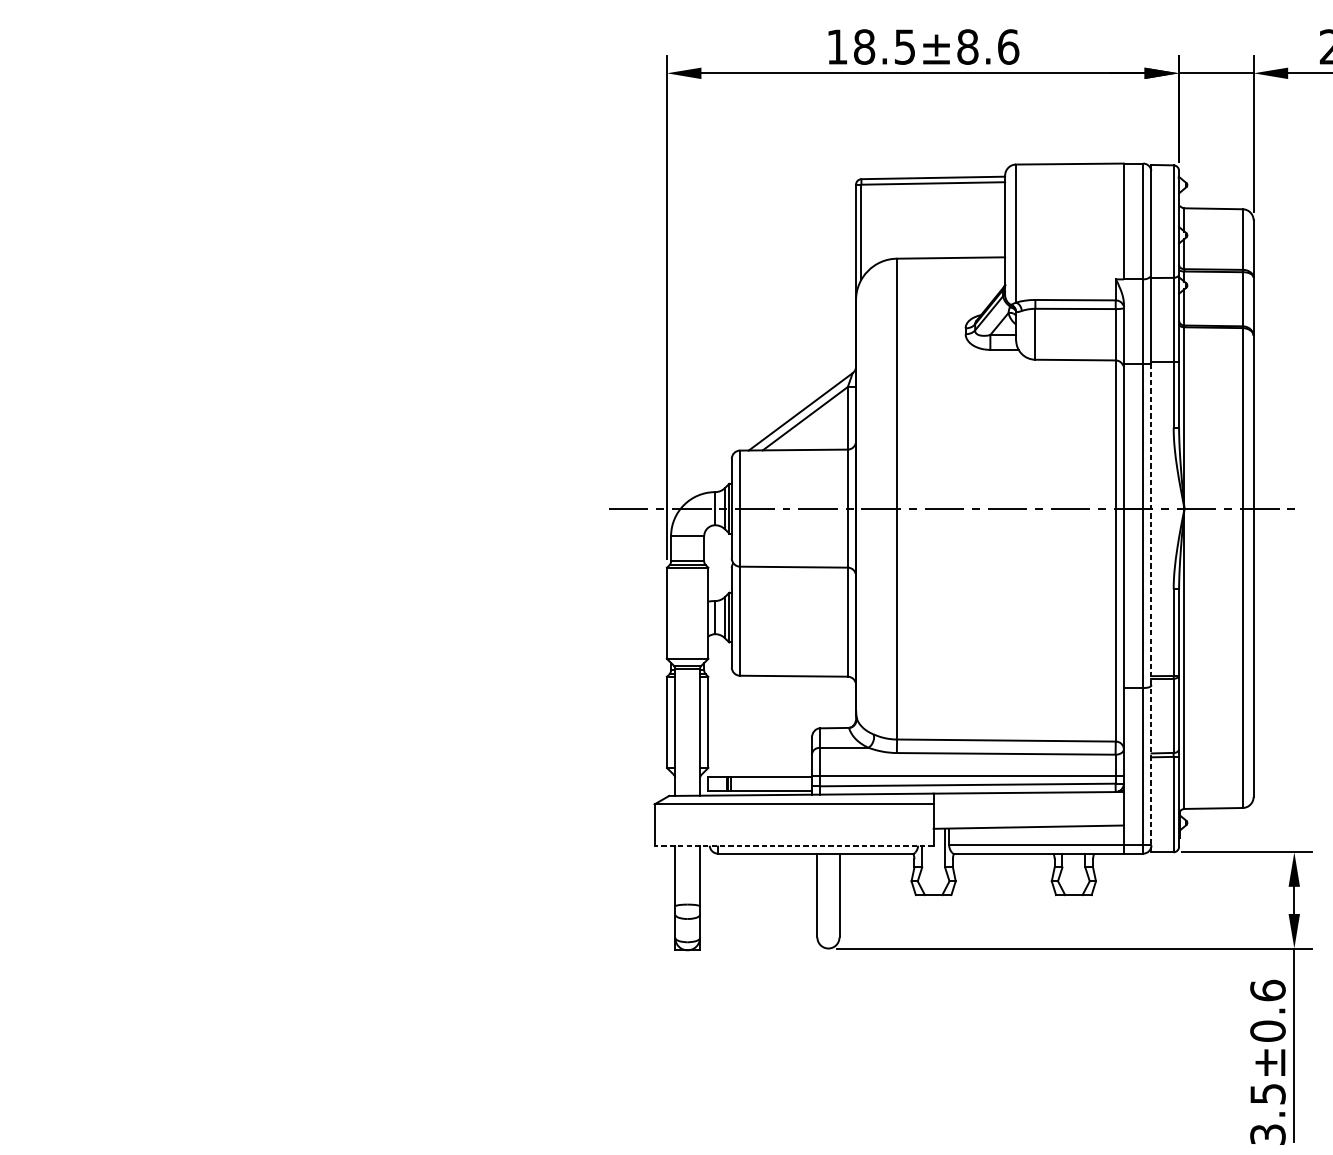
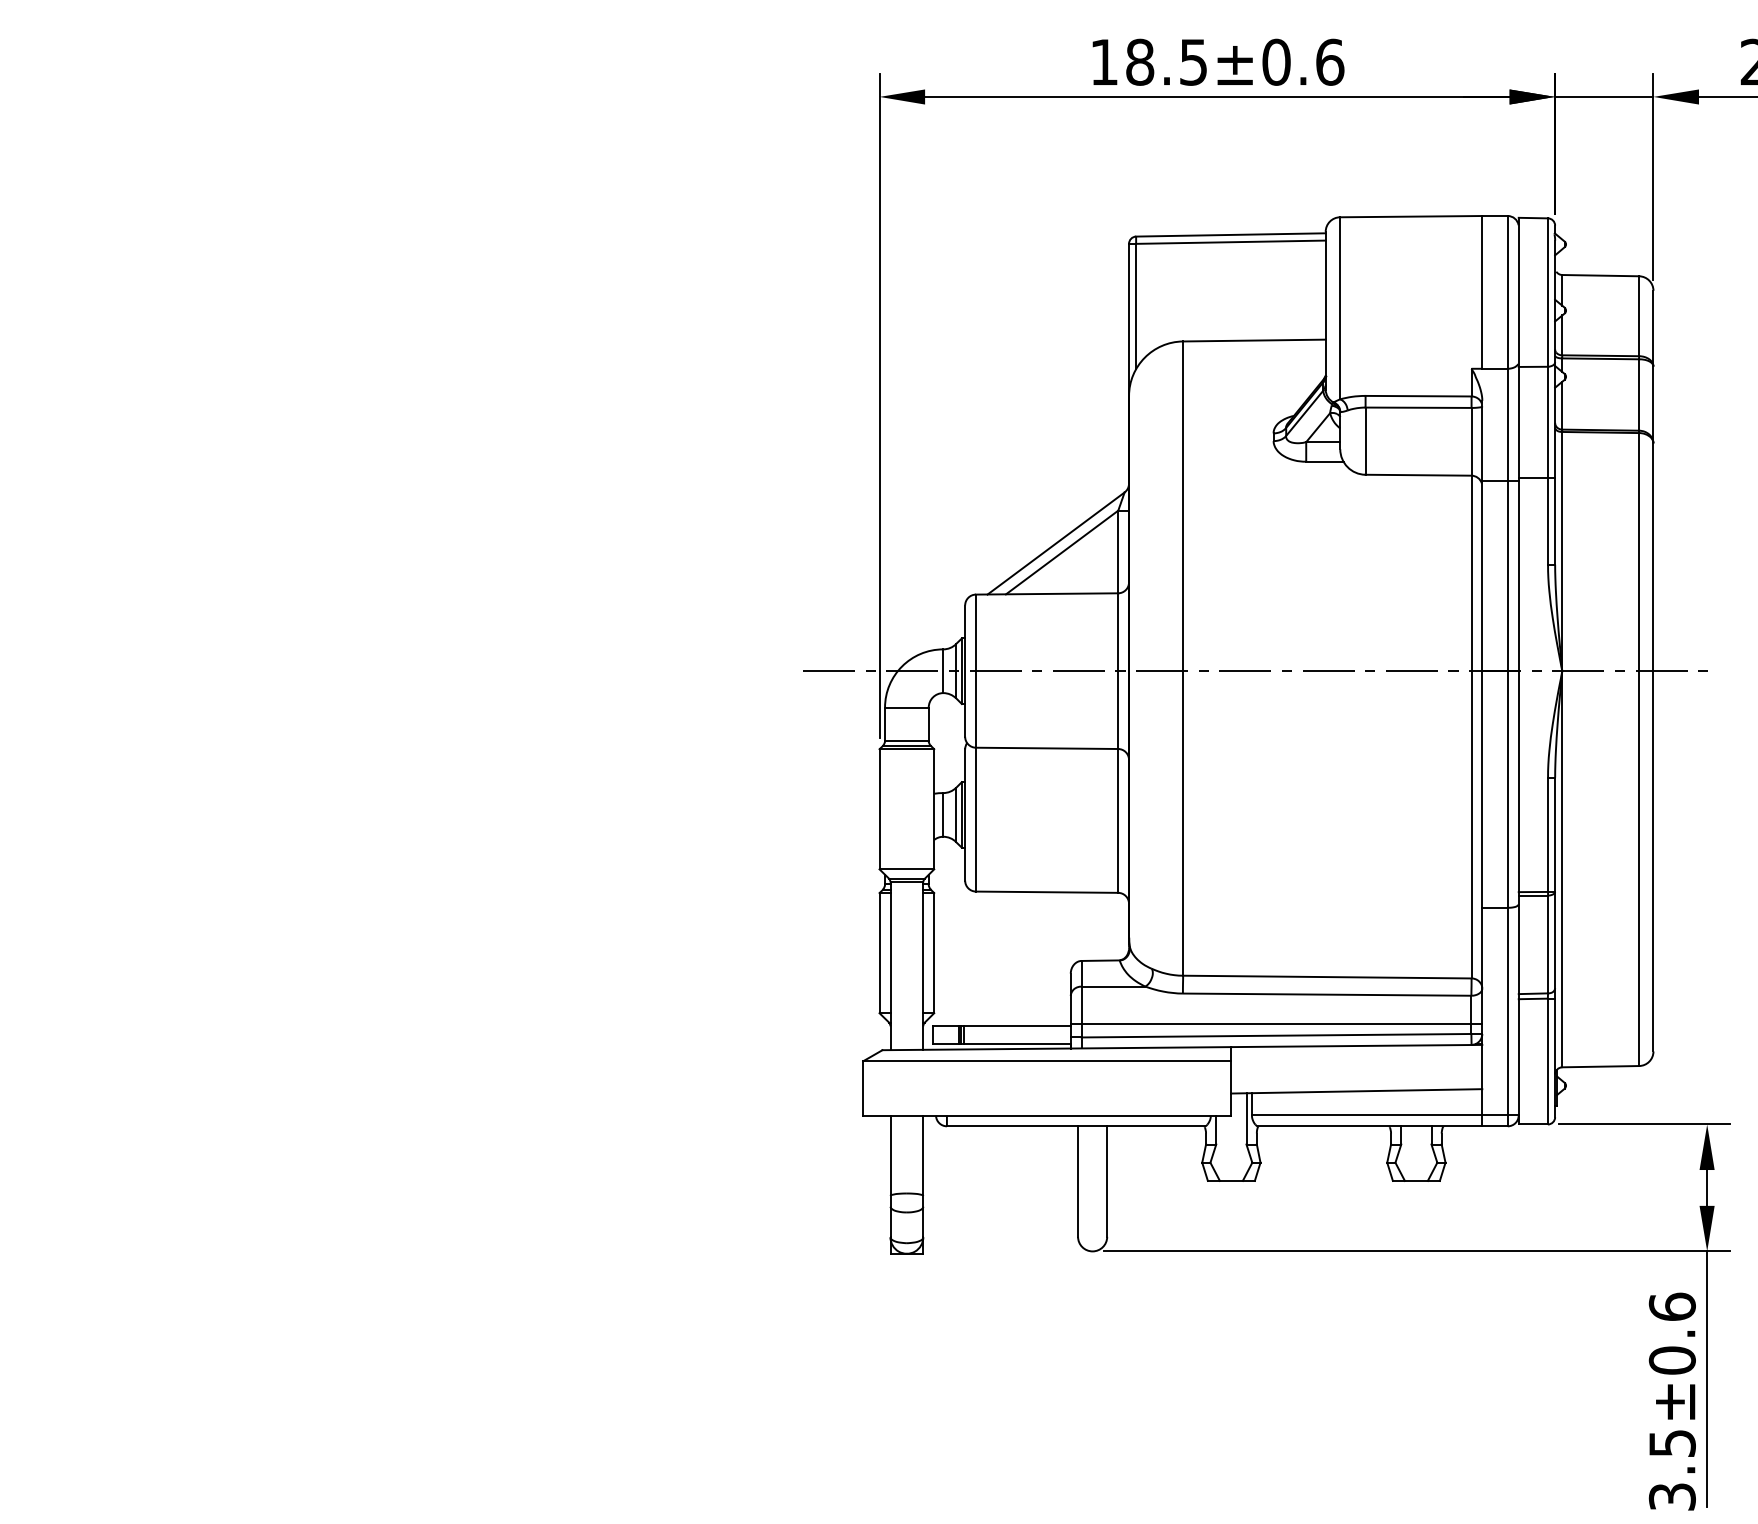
text: (967, 47) -> (1276, 62), 18.5±8.6 -> 18.5±0.6
line: (1151, 606) -> (1518, 800), dashed -> solid
line: (793, 845) -> (1046, 1115), dashed -> solid

